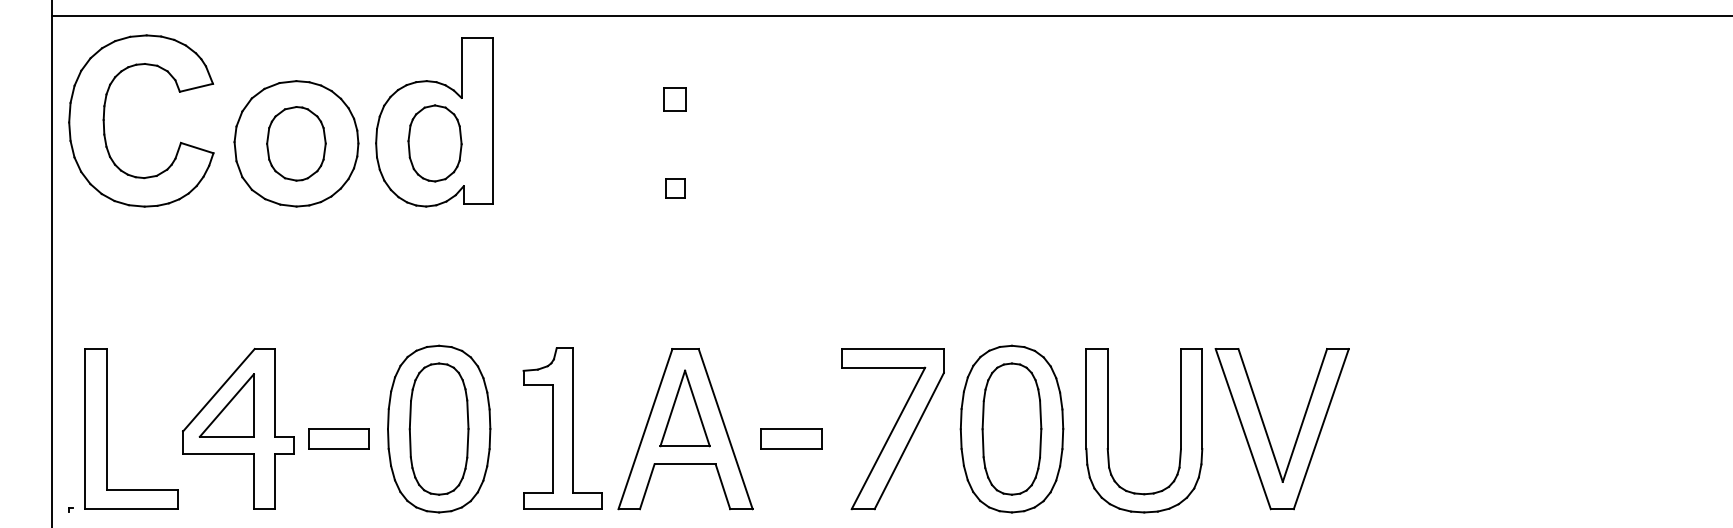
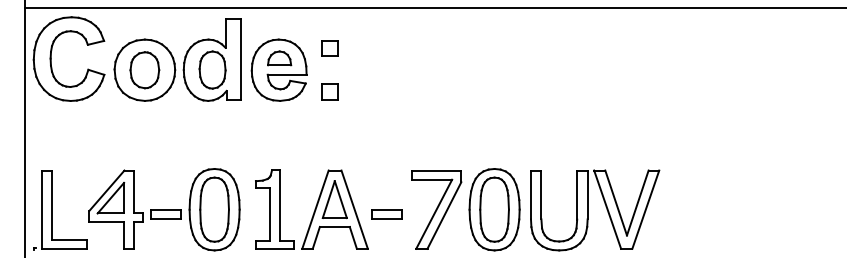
part: (674, 99) -> (329, 48), size x1.43
part: (569, 142) -> (278, 69), added
part: (674, 187) -> (329, 91), size x1.67

